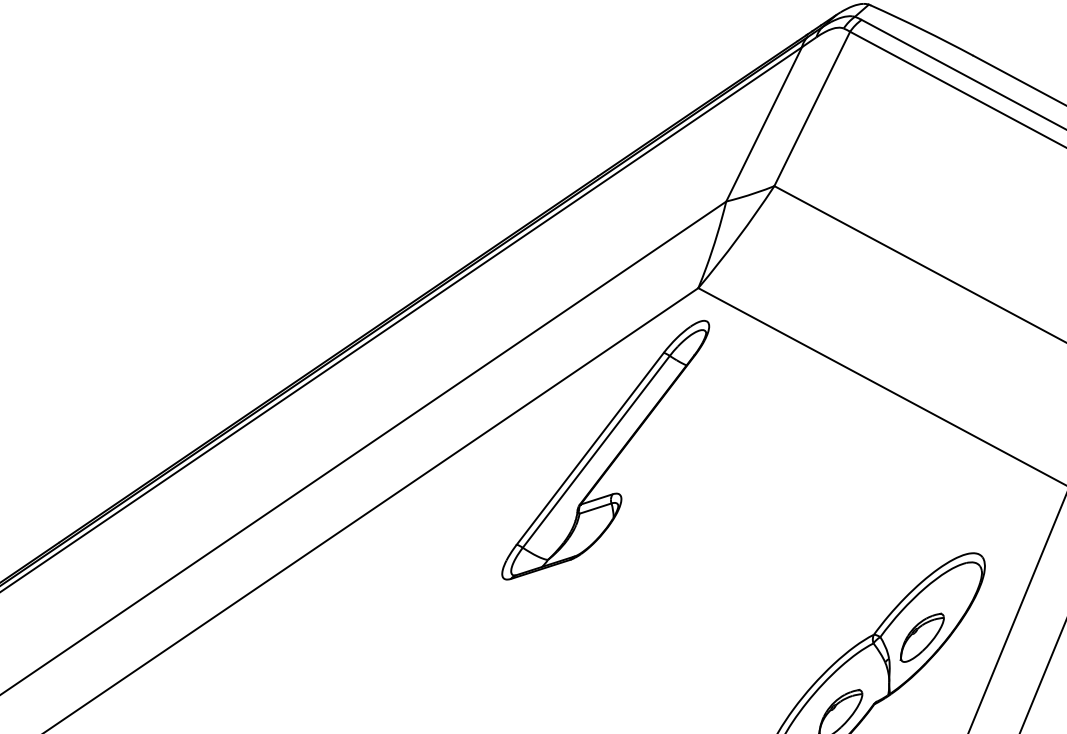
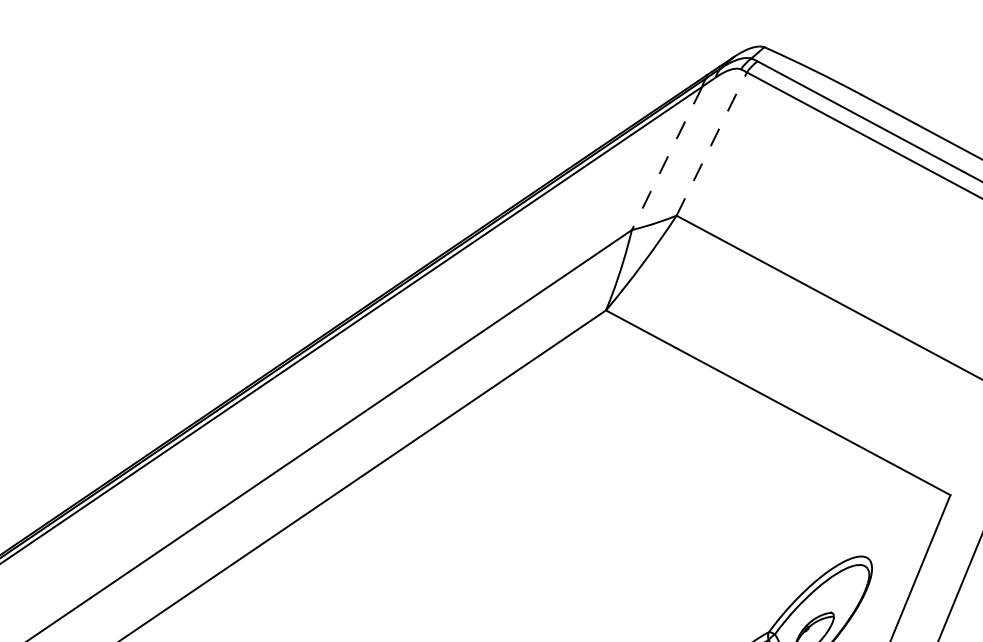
line: (812, 108) -> (711, 143), solid -> dashed
line: (764, 124) -> (667, 158), solid -> dashed
part: (605, 450) -> (519, 461), removed

